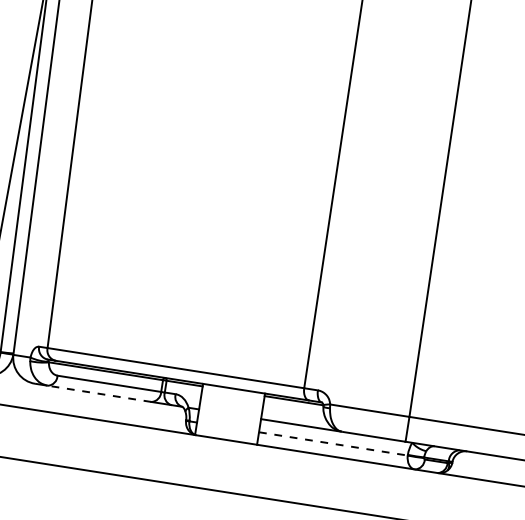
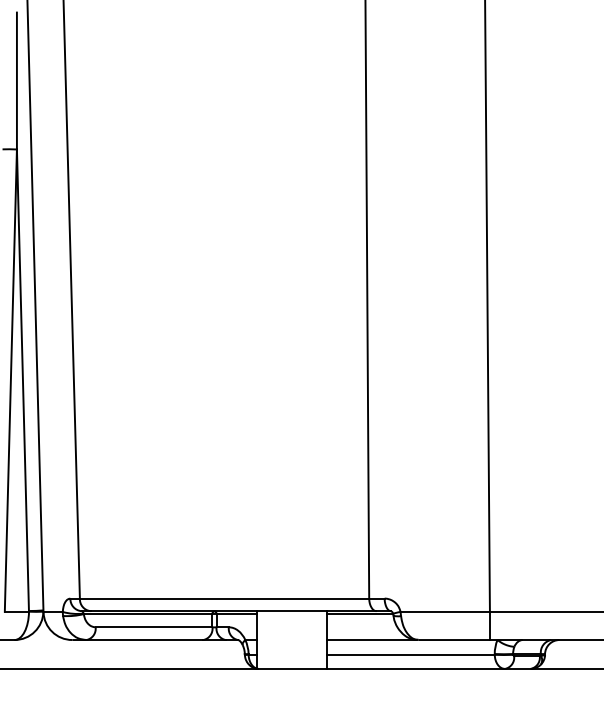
line: (99, 394) -> (144, 640), dashed -> solid
line: (333, 443) -> (410, 654), dashed -> solid

